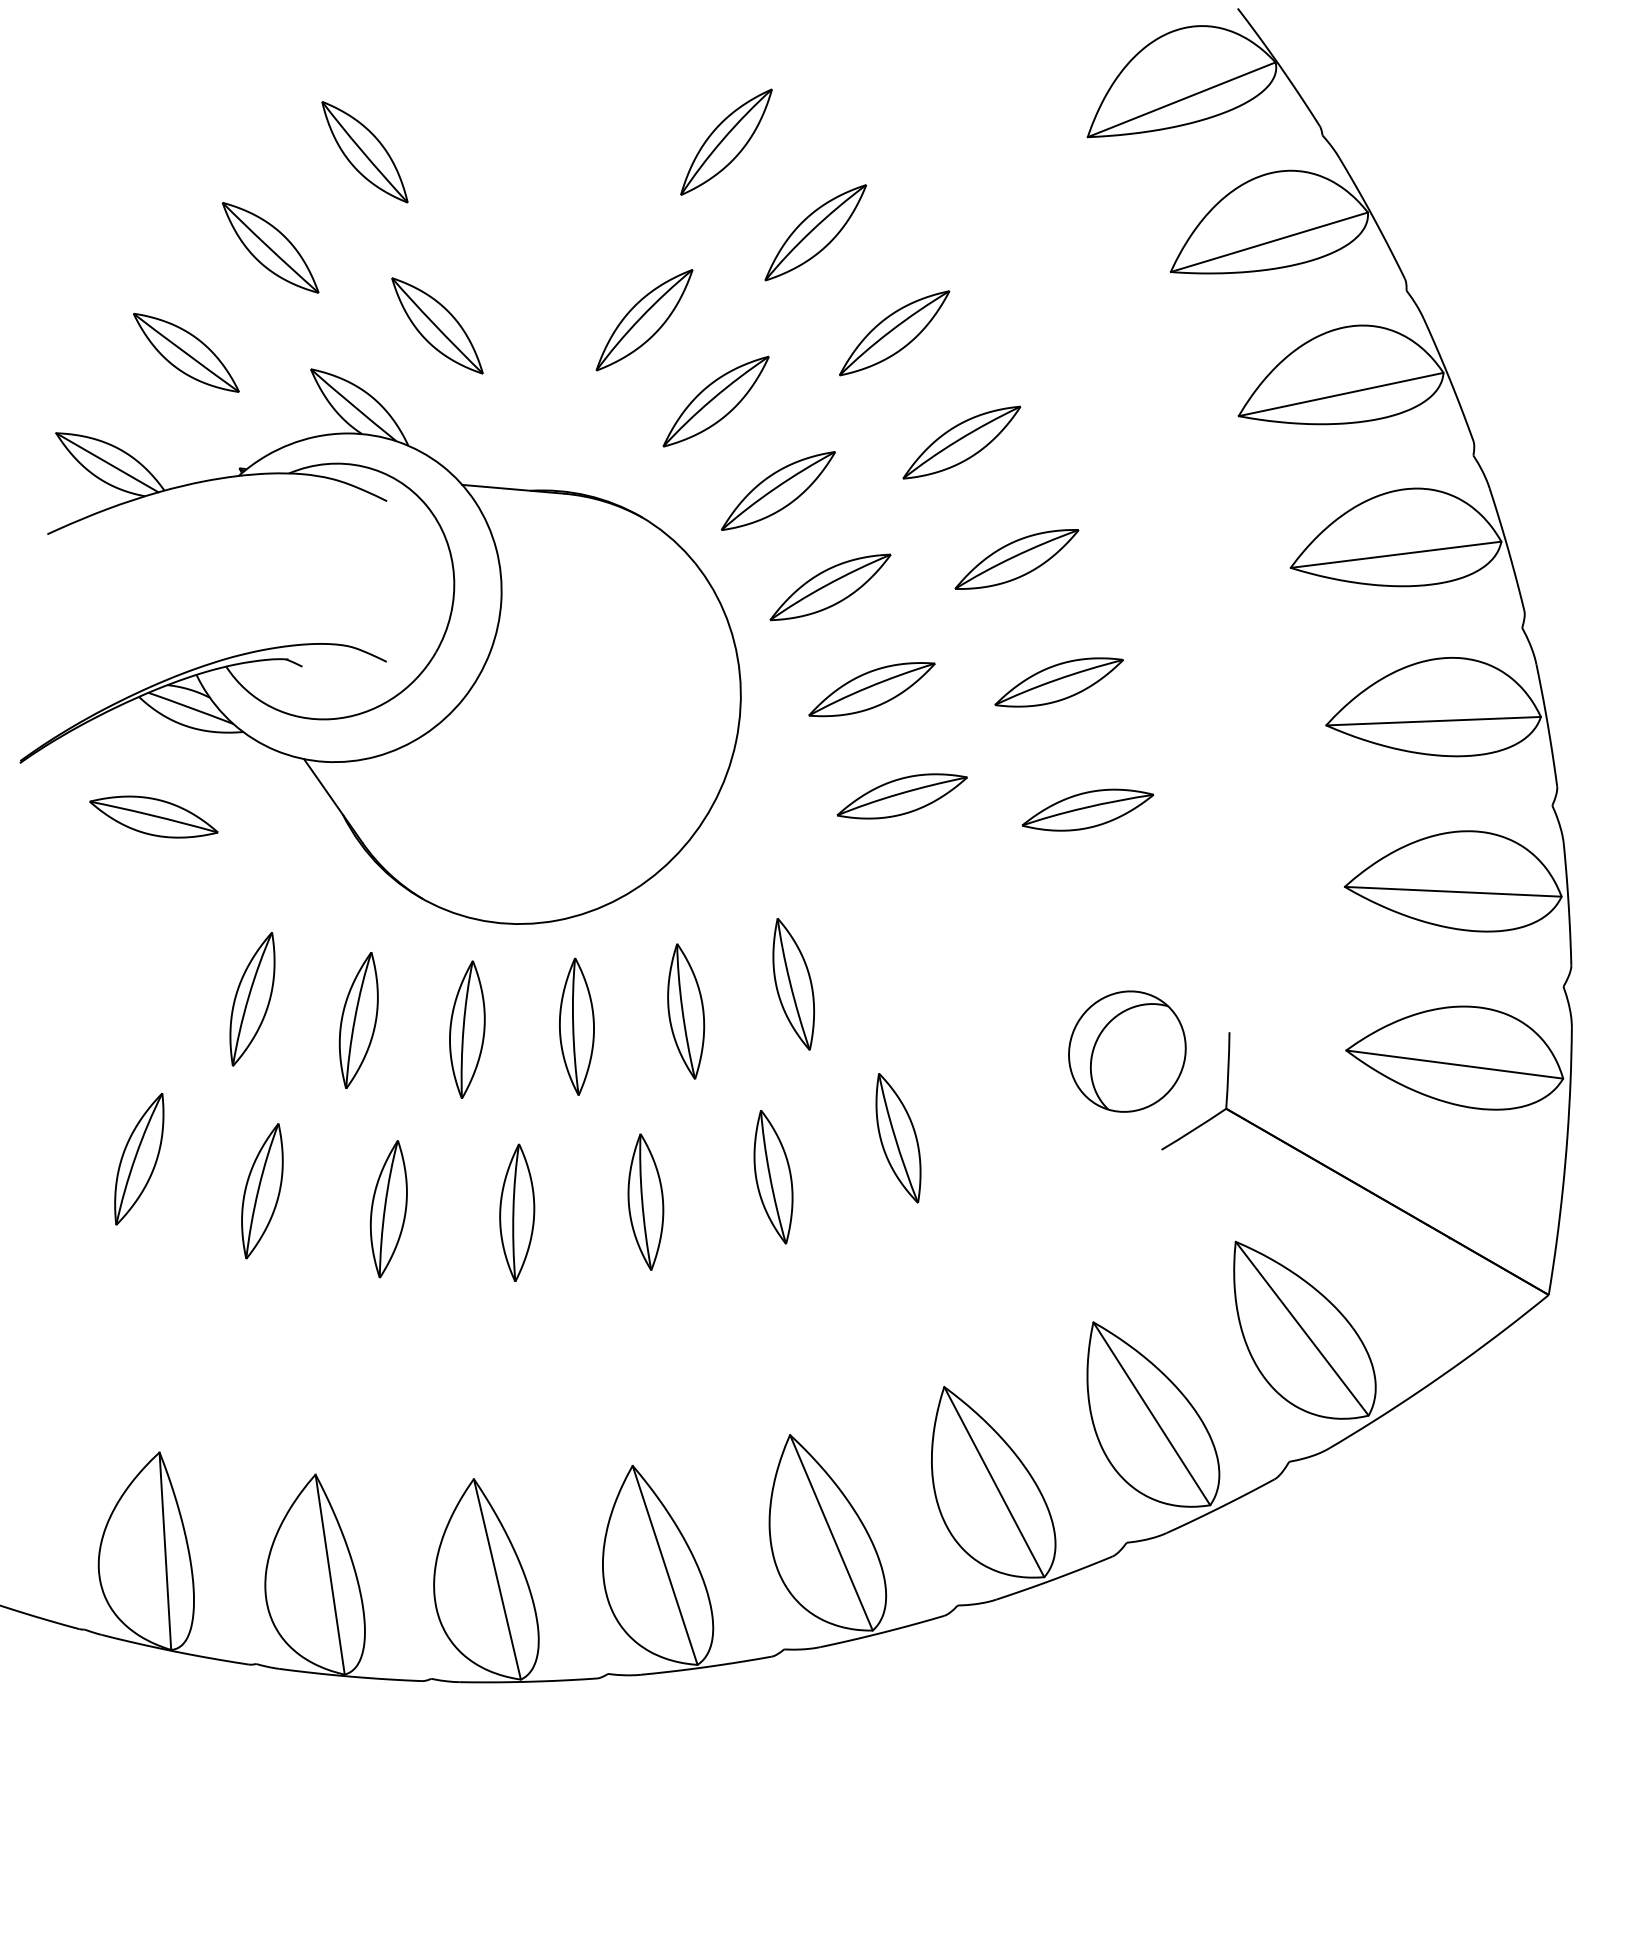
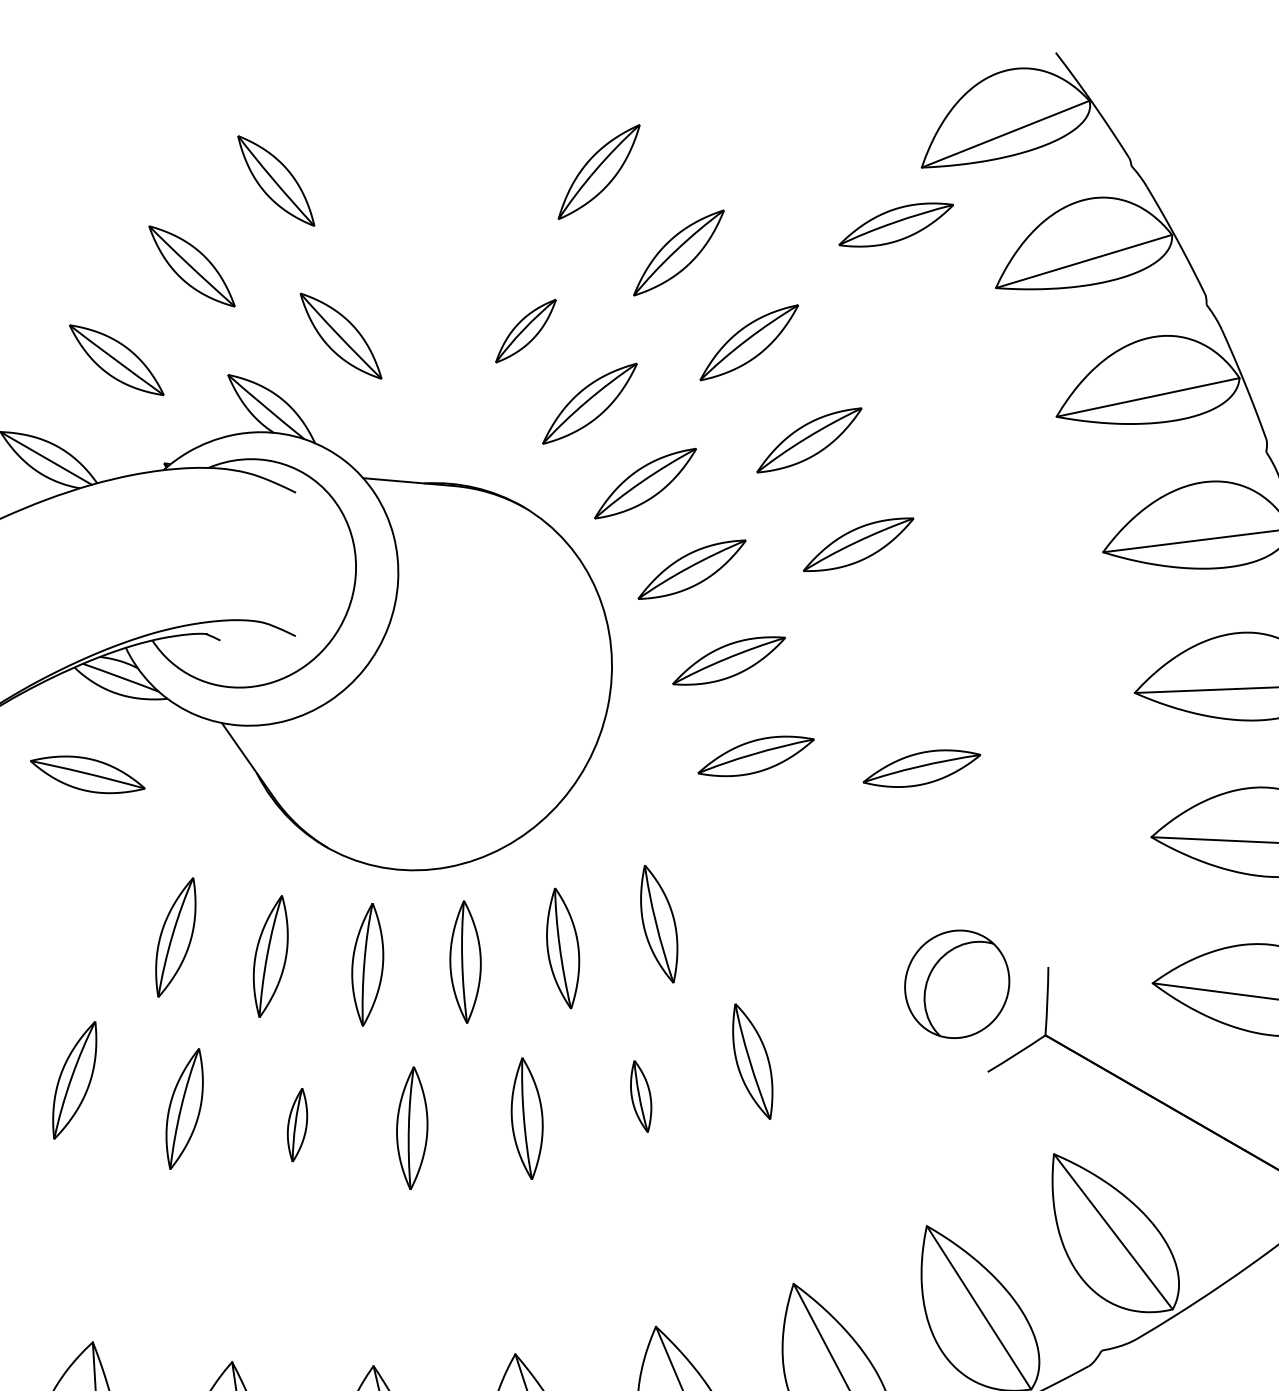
part: (644, 320) -> (525, 331), size x0.7
part: (1058, 682) -> (895, 225), moved
part: (773, 1177) -> (641, 1096), size x0.6
part: (388, 1209) -> (297, 1125), size x0.6

